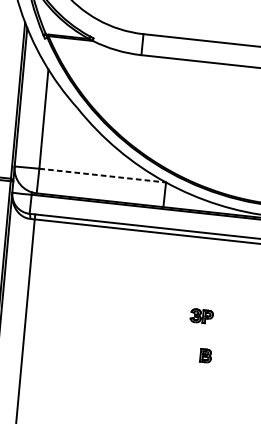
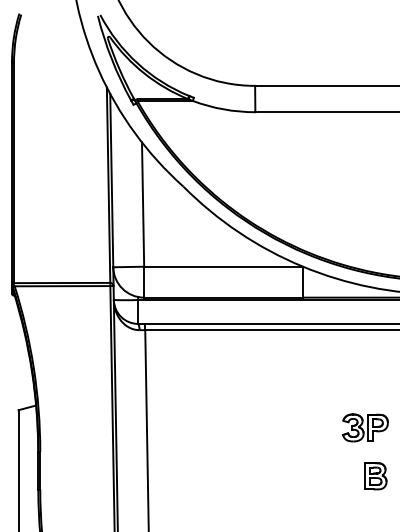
line: (103, 175) -> (224, 266), dashed -> solid
part: (201, 316) -> (365, 427), size x1.67
part: (205, 356) -> (375, 476), size x1.67

